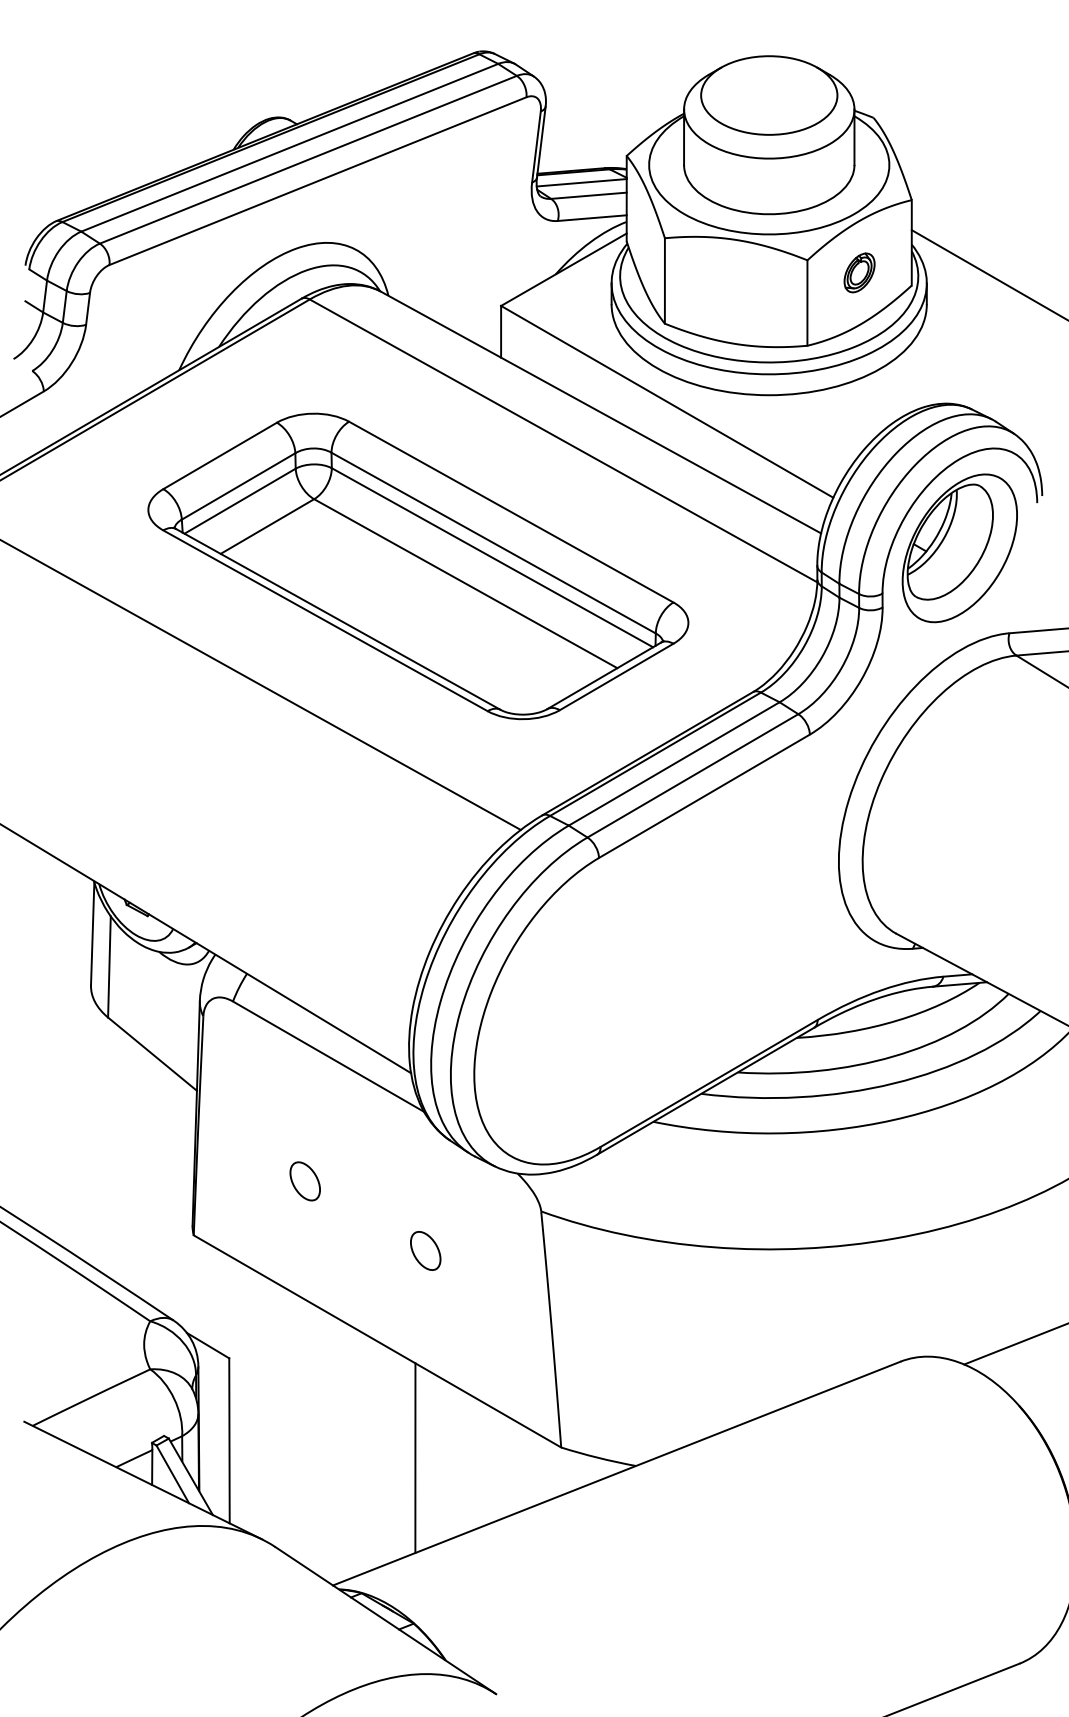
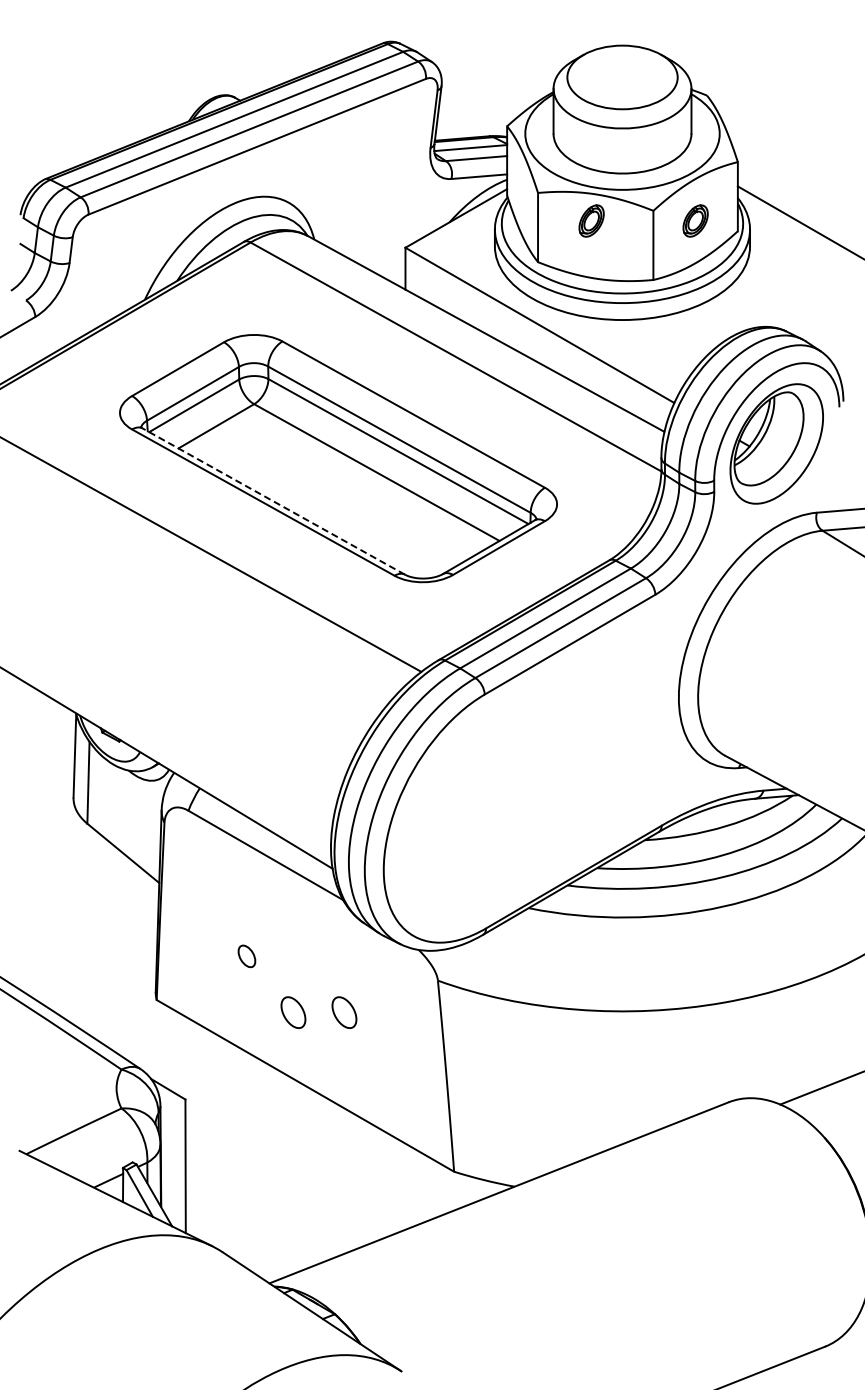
part: (730, 272) -> (591, 220), added
line: (338, 619) -> (273, 501), solid -> dashed
part: (304, 1181) -> (246, 956), size x0.7
part: (362, 1250) -> (293, 1012), added
line: (415, 1458) -> (336, 1180), removed

